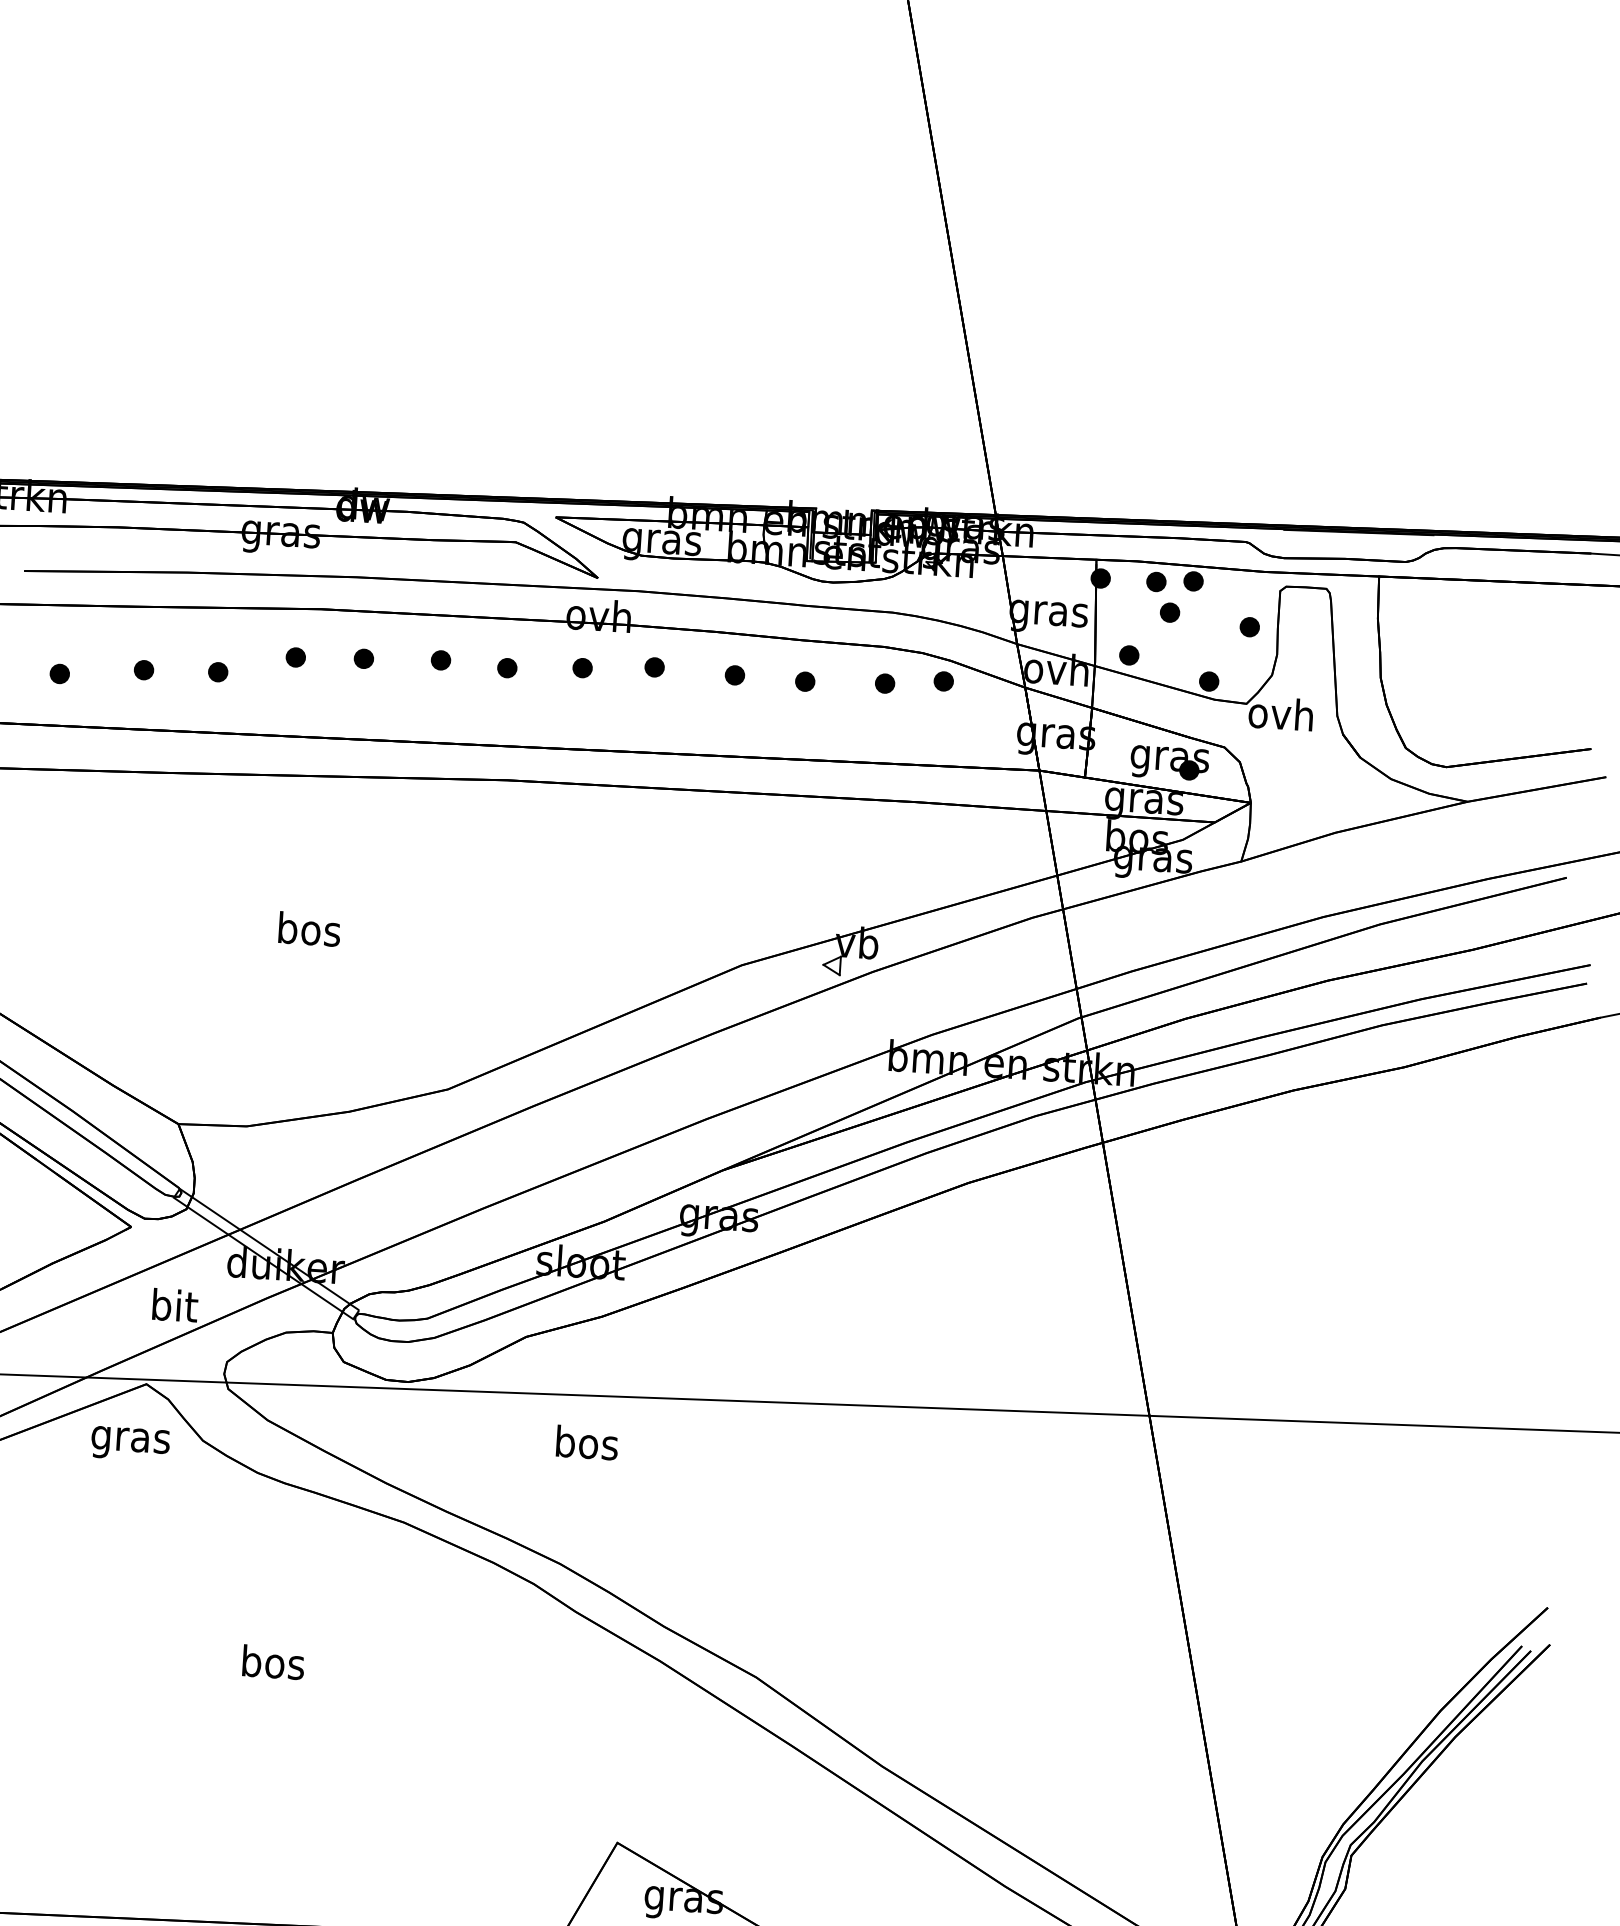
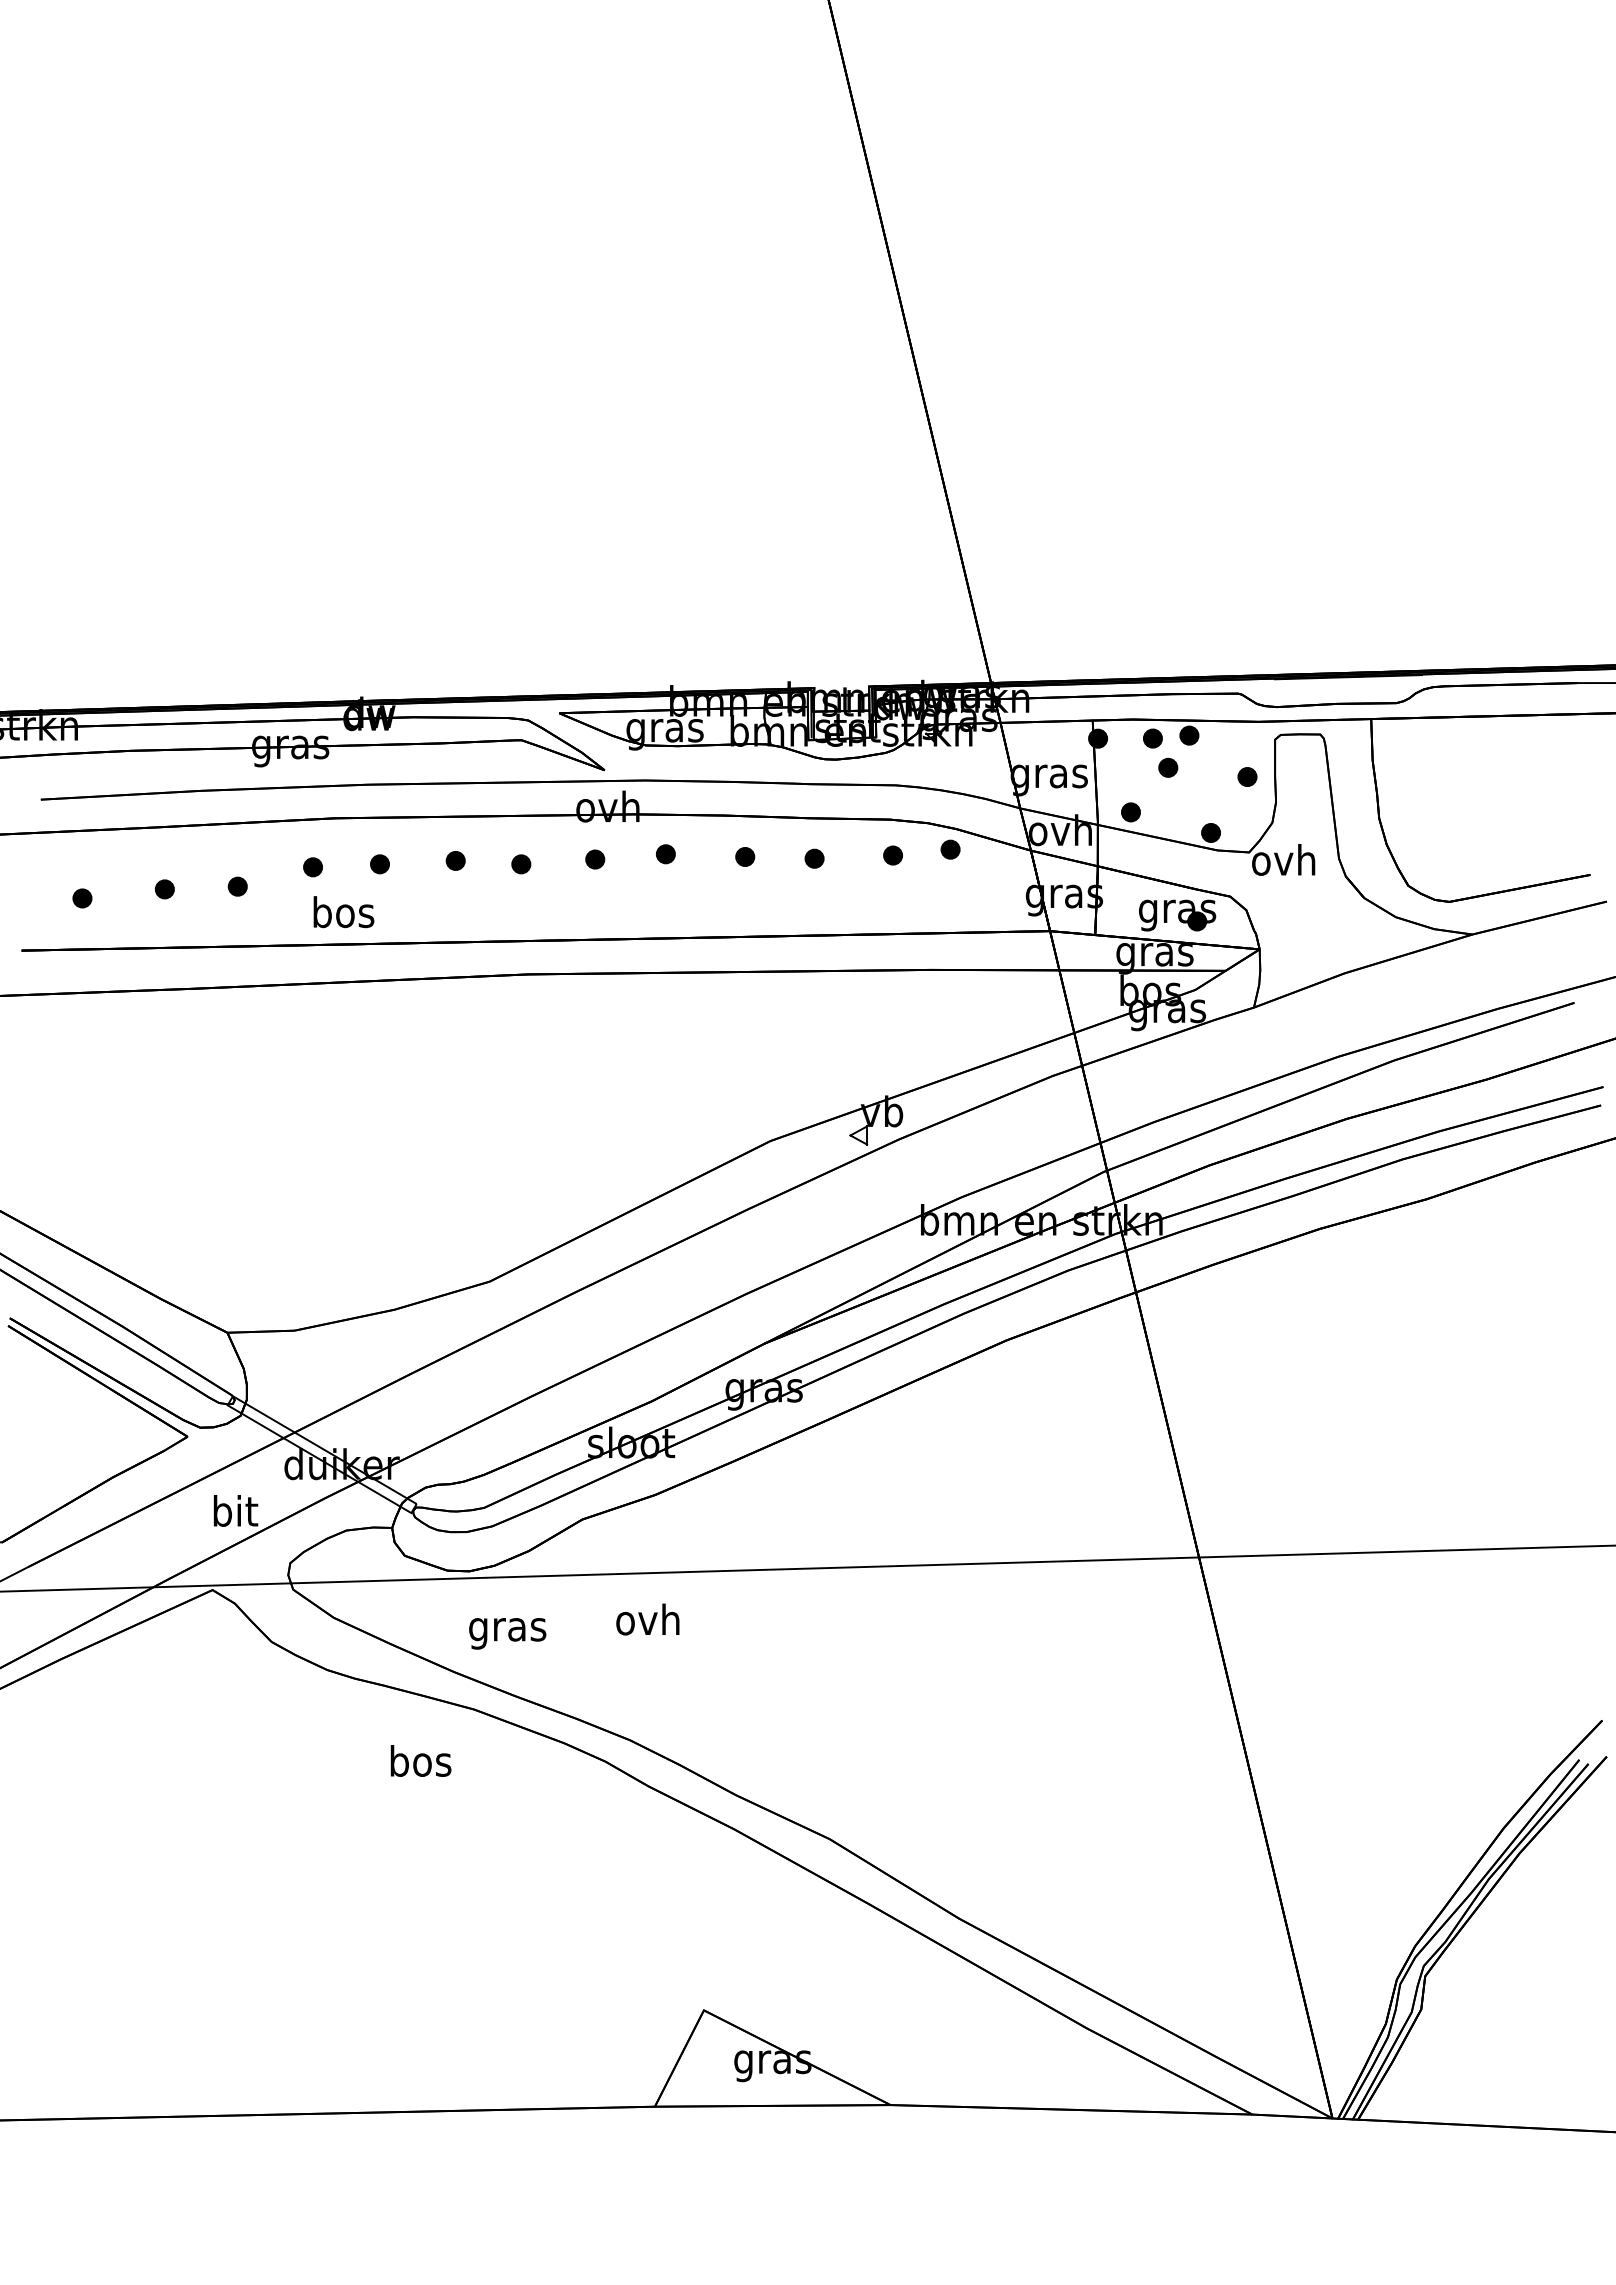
text: (309, 929) -> (343, 912), moved
text: (585, 1442) -> (647, 1619), bos -> ovh
text: (130, 1443) -> (507, 1633), moved
text: (273, 1661) -> (420, 1760), moved

